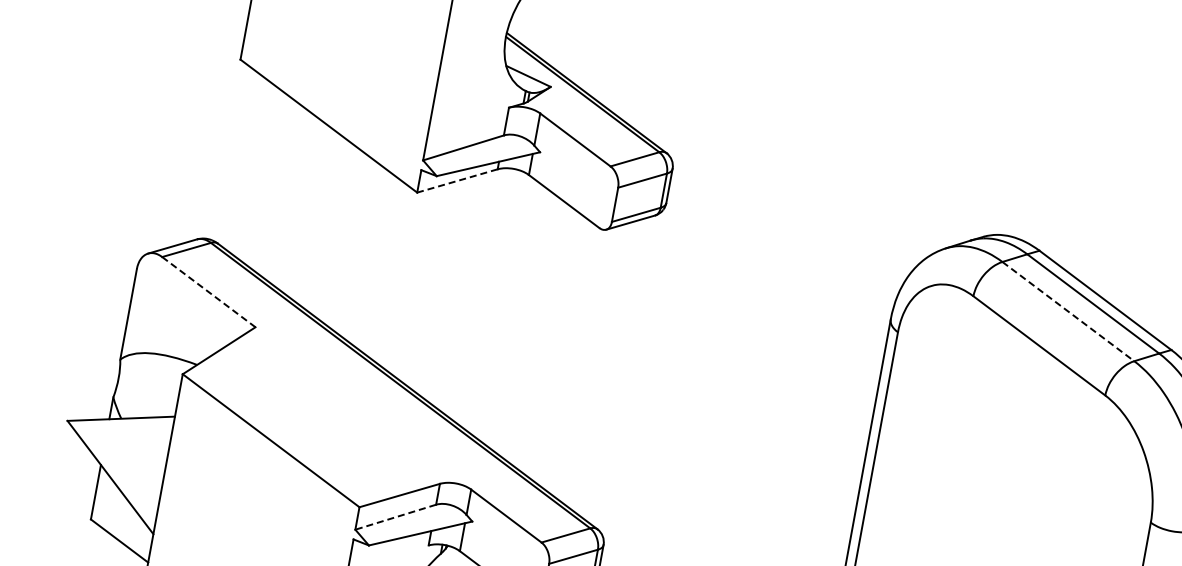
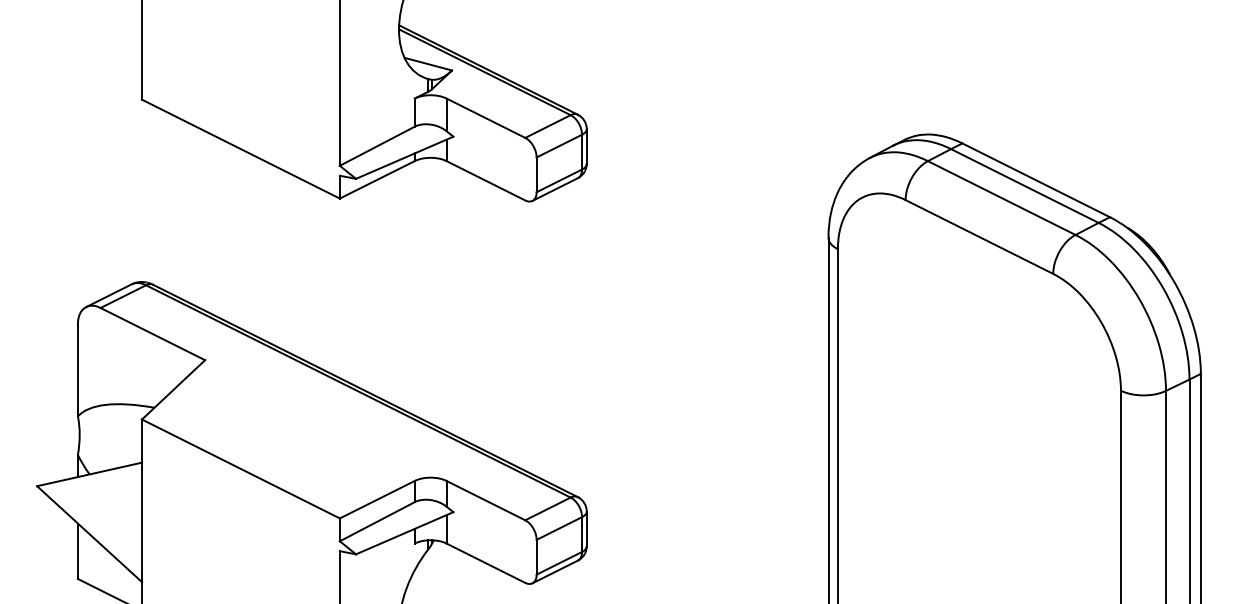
line: (457, 180) -> (377, 179), dashed -> solid
line: (209, 292) -> (153, 334), dashed -> solid
line: (1068, 311) -> (1001, 198), dashed -> solid
line: (394, 516) -> (376, 521), dashed -> solid

